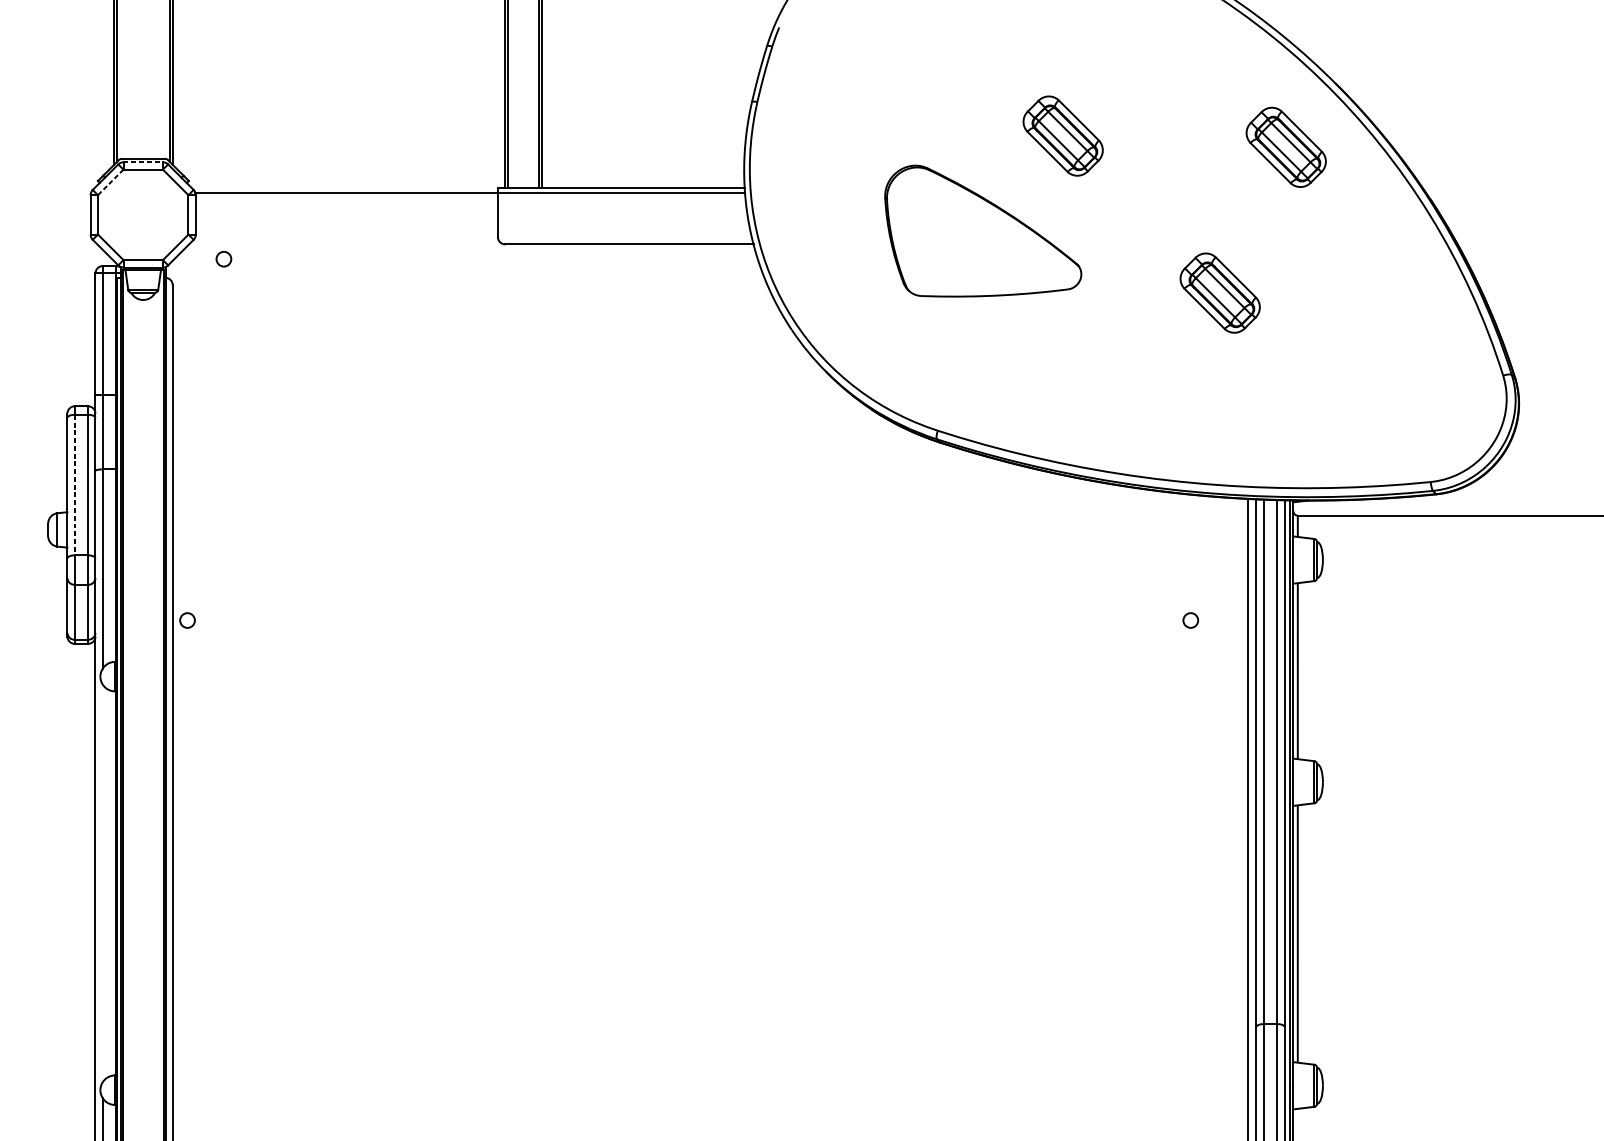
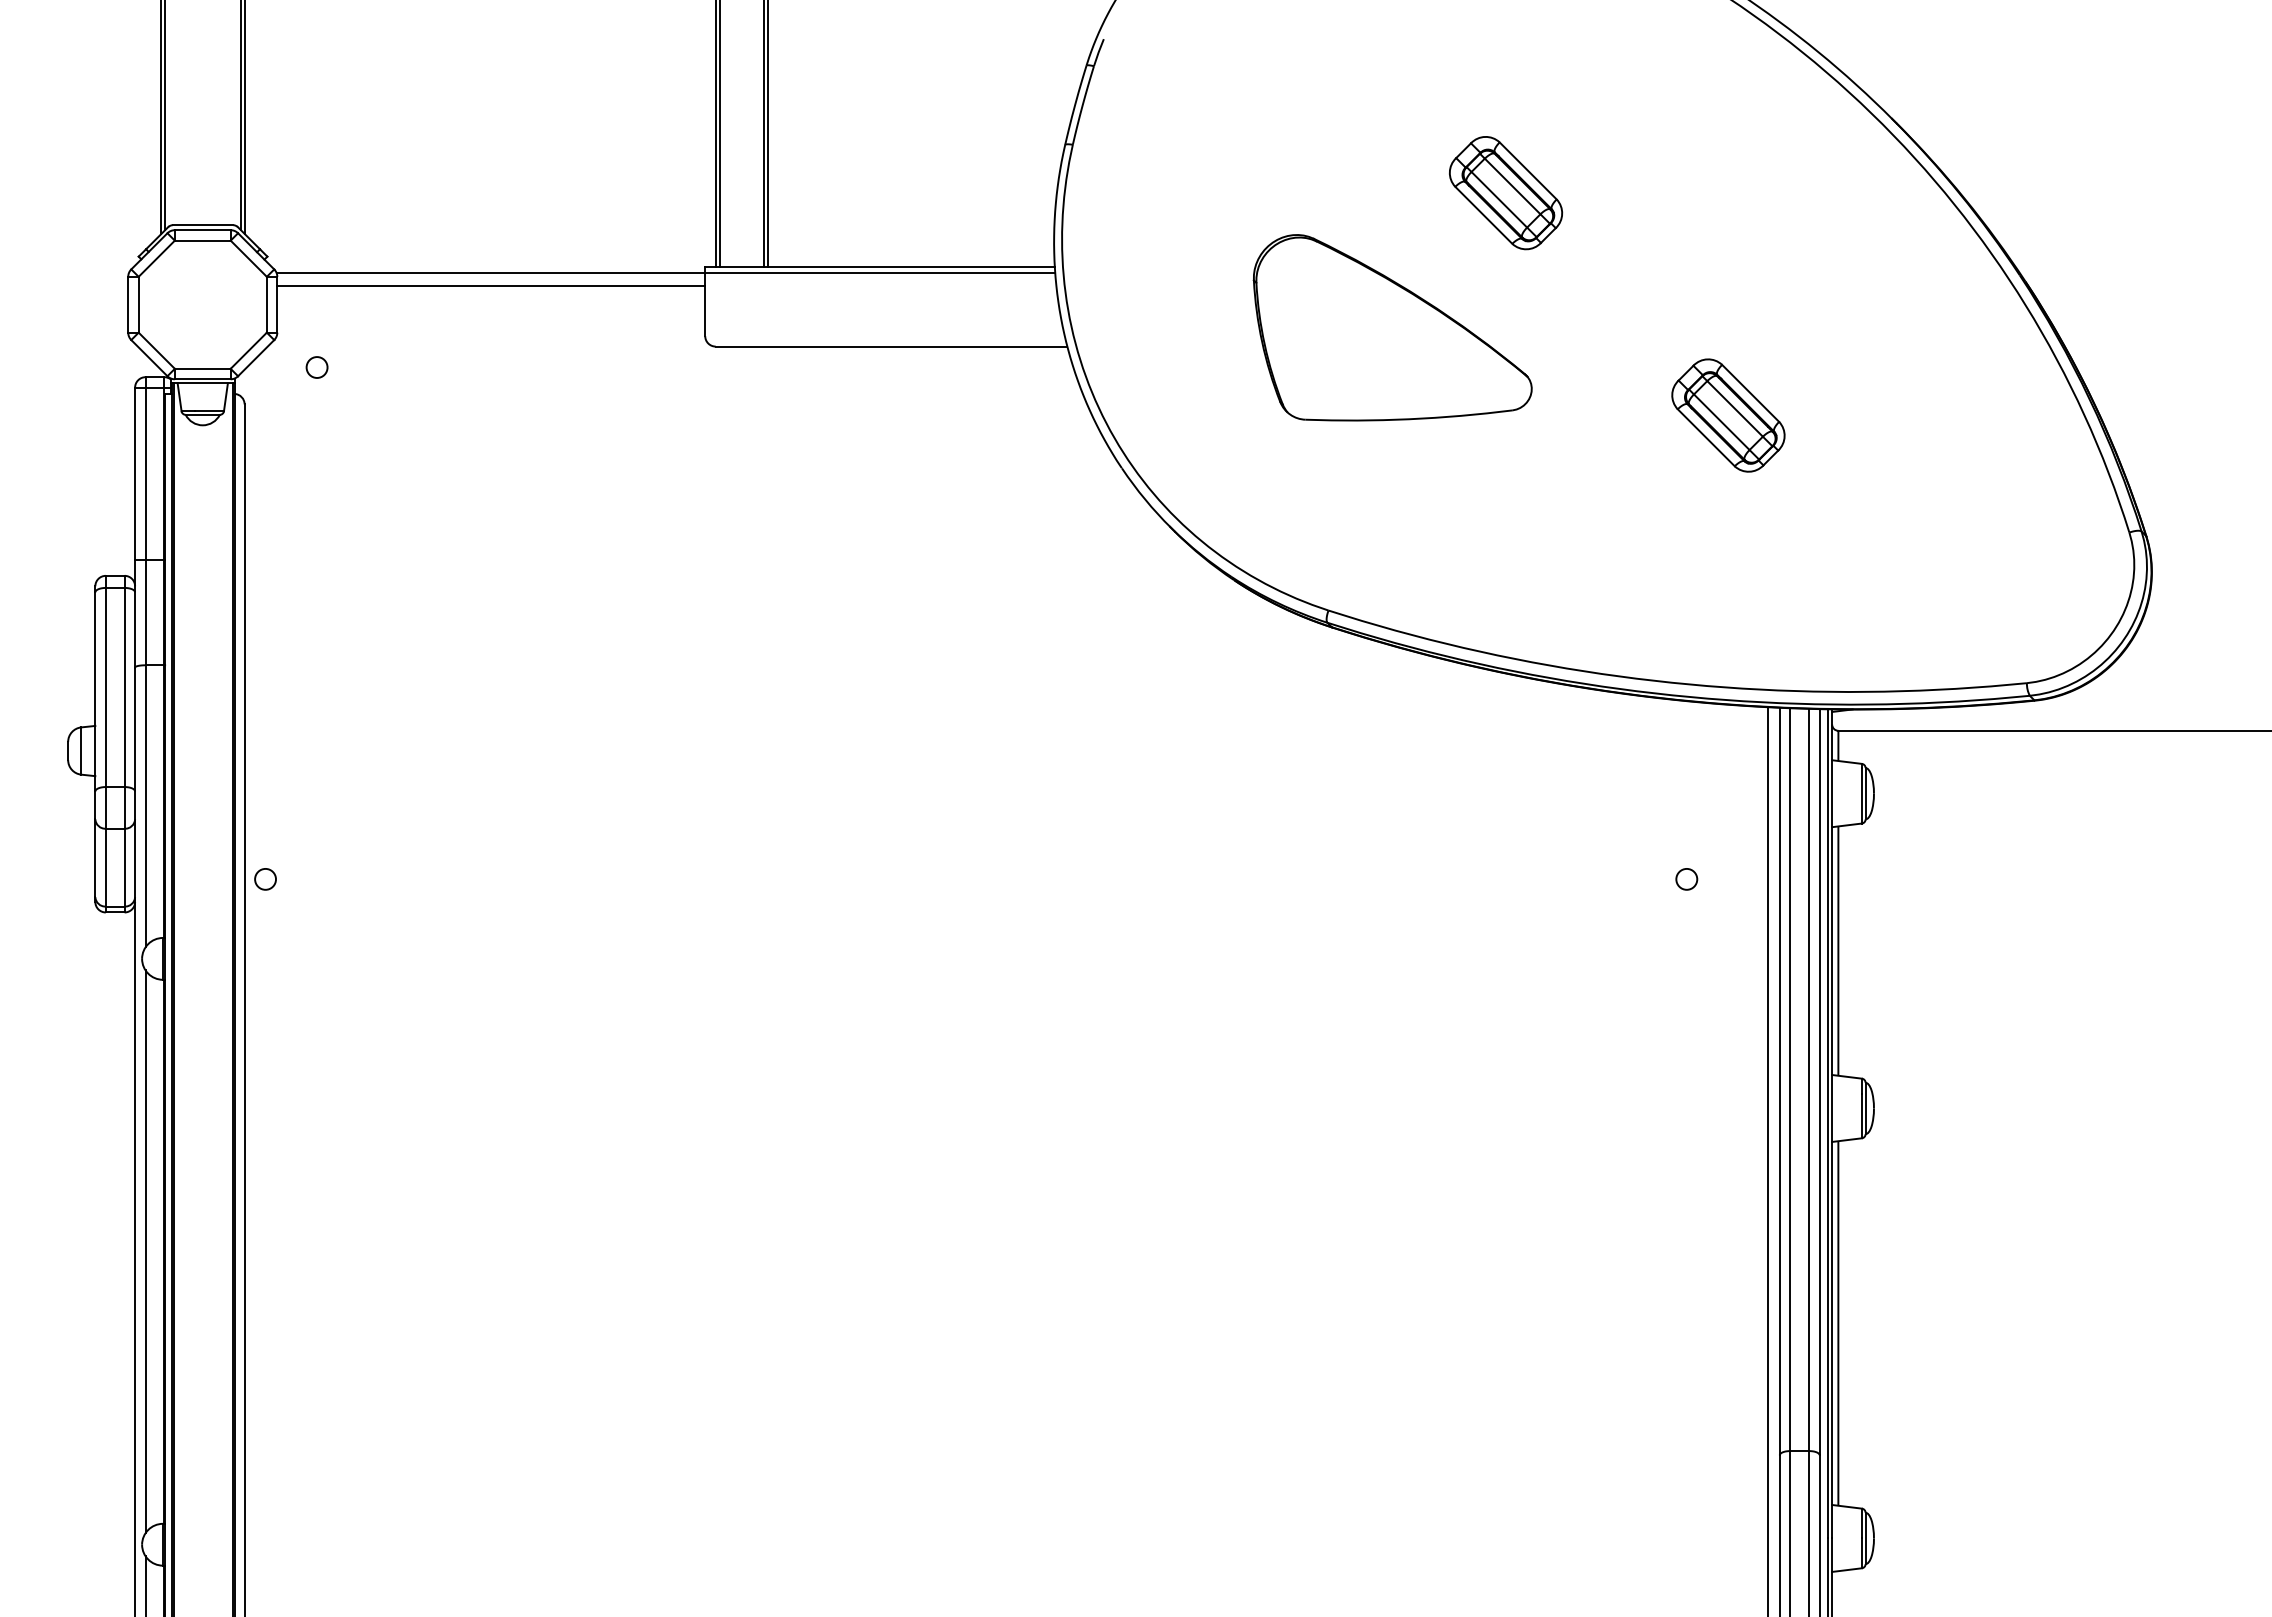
part: (1286, 147) -> (1822, 209), removed
line: (143, 162) -> (202, 230), dashed -> solid
line: (110, 182) -> (156, 258), dashed -> solid
line: (347, 201) -> (491, 285), added
line: (74, 485) -> (105, 687), dashed -> solid
line: (102, 883) -> (145, 1251), added

